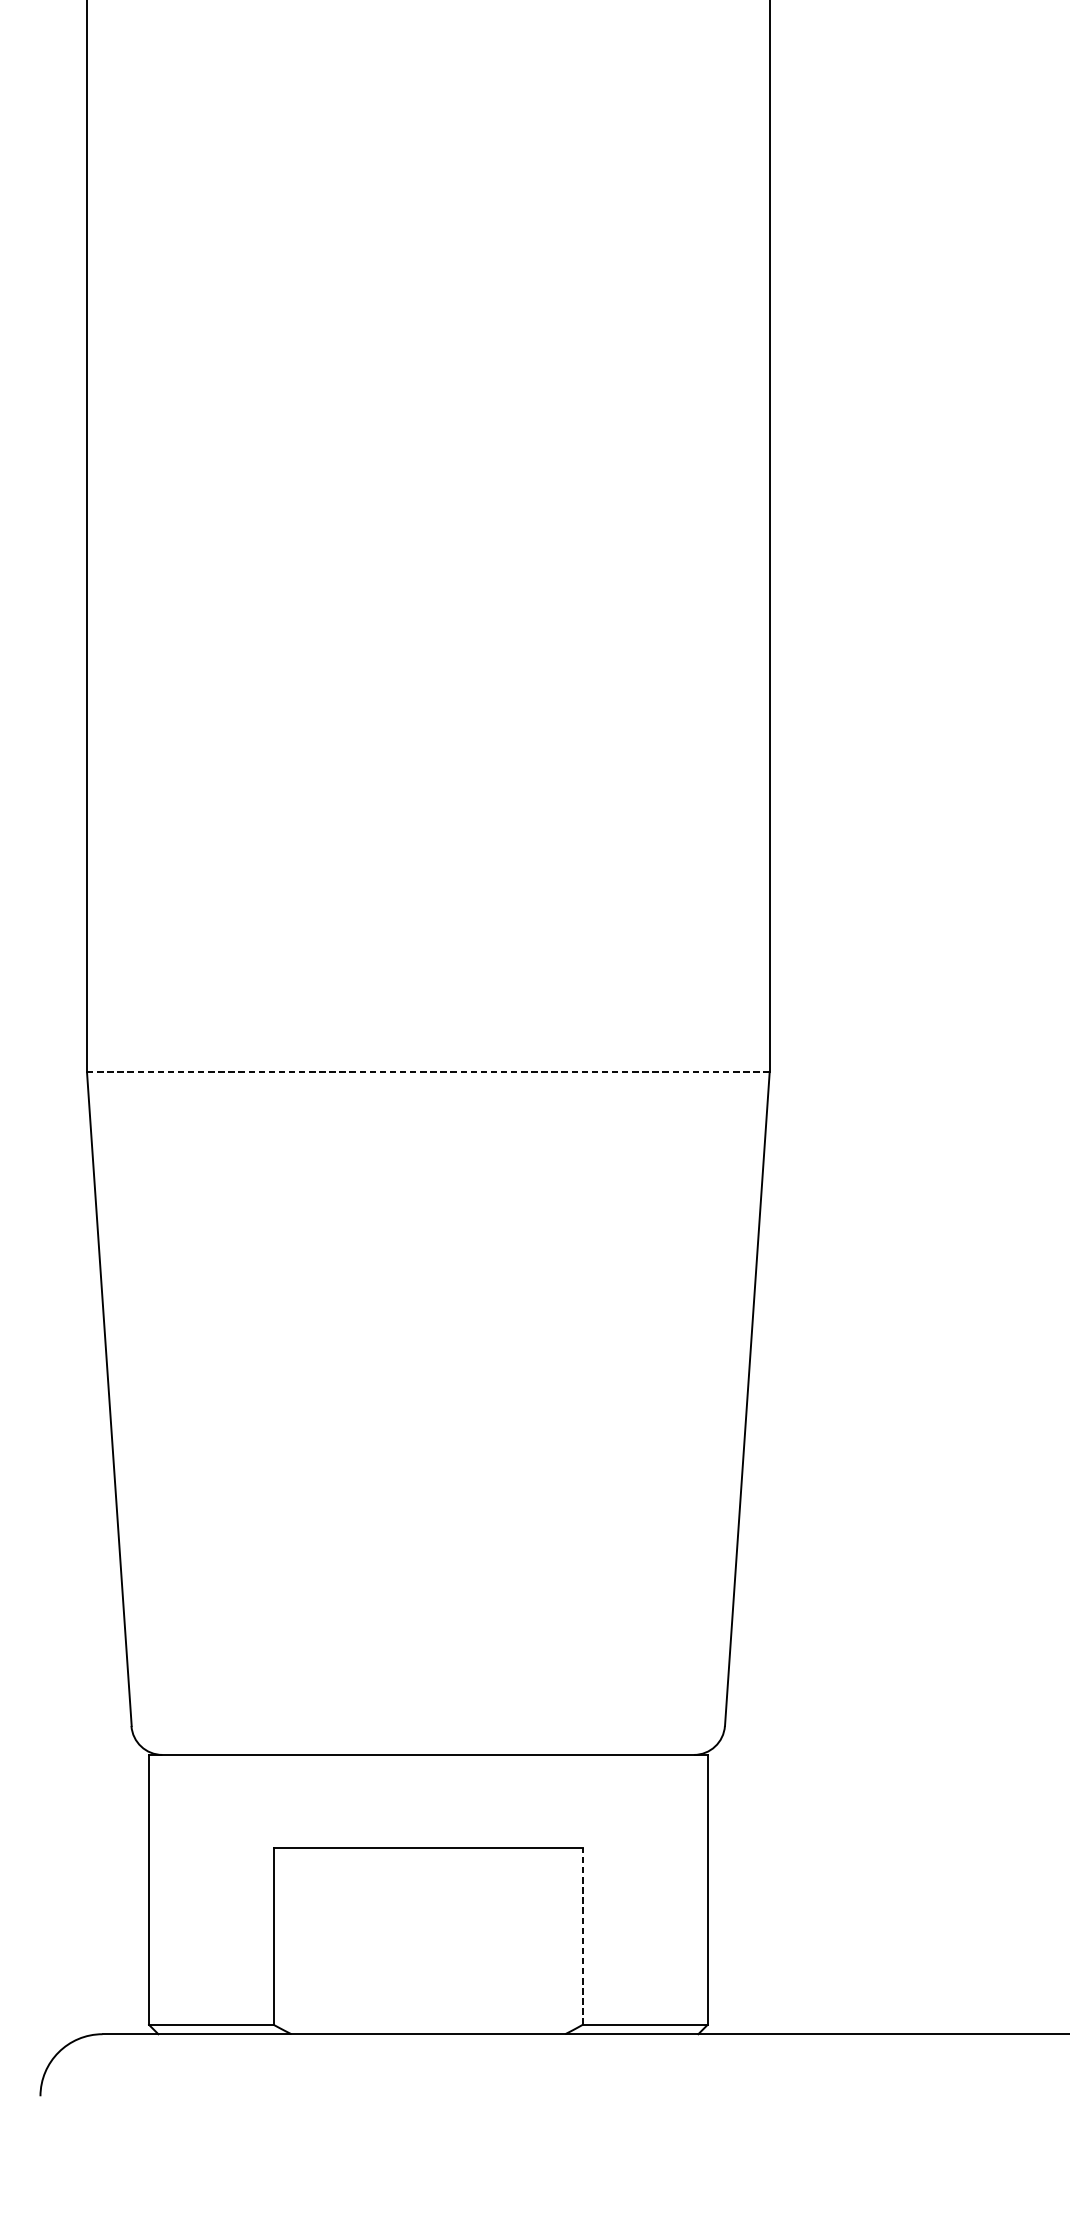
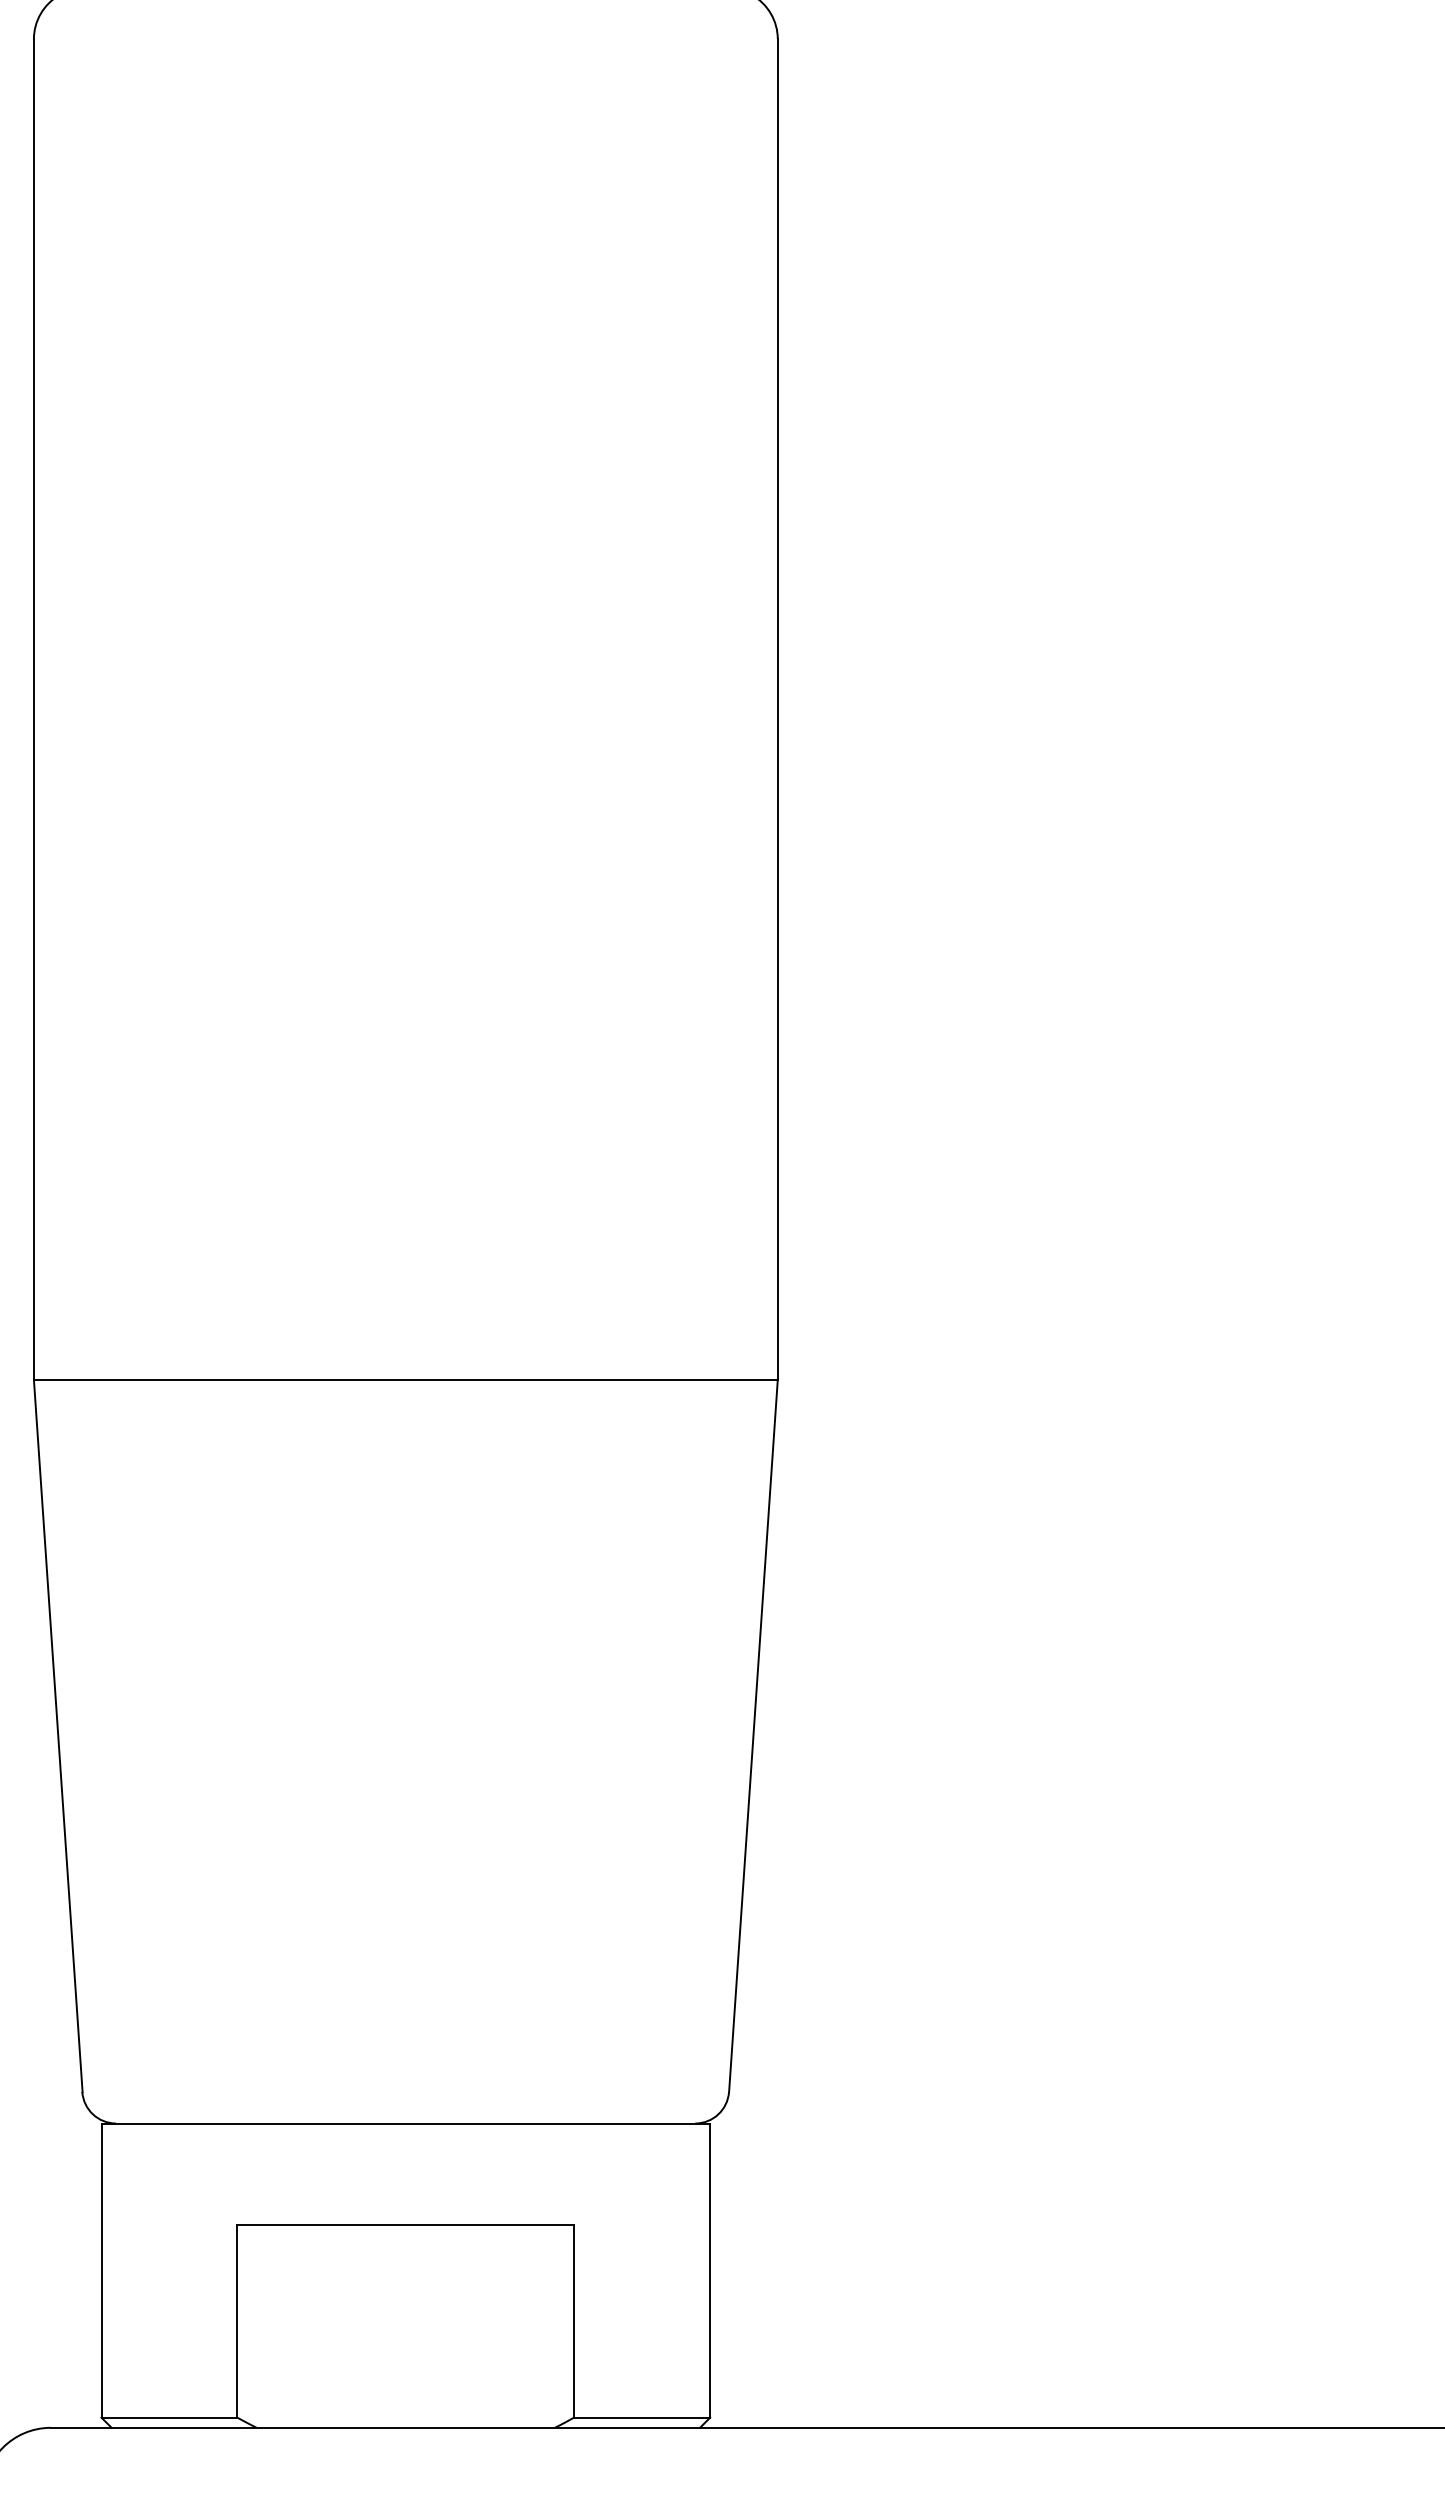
line: (428, 1072) -> (405, 1379), dashed -> solid
line: (582, 1935) -> (573, 2320), dashed -> solid

